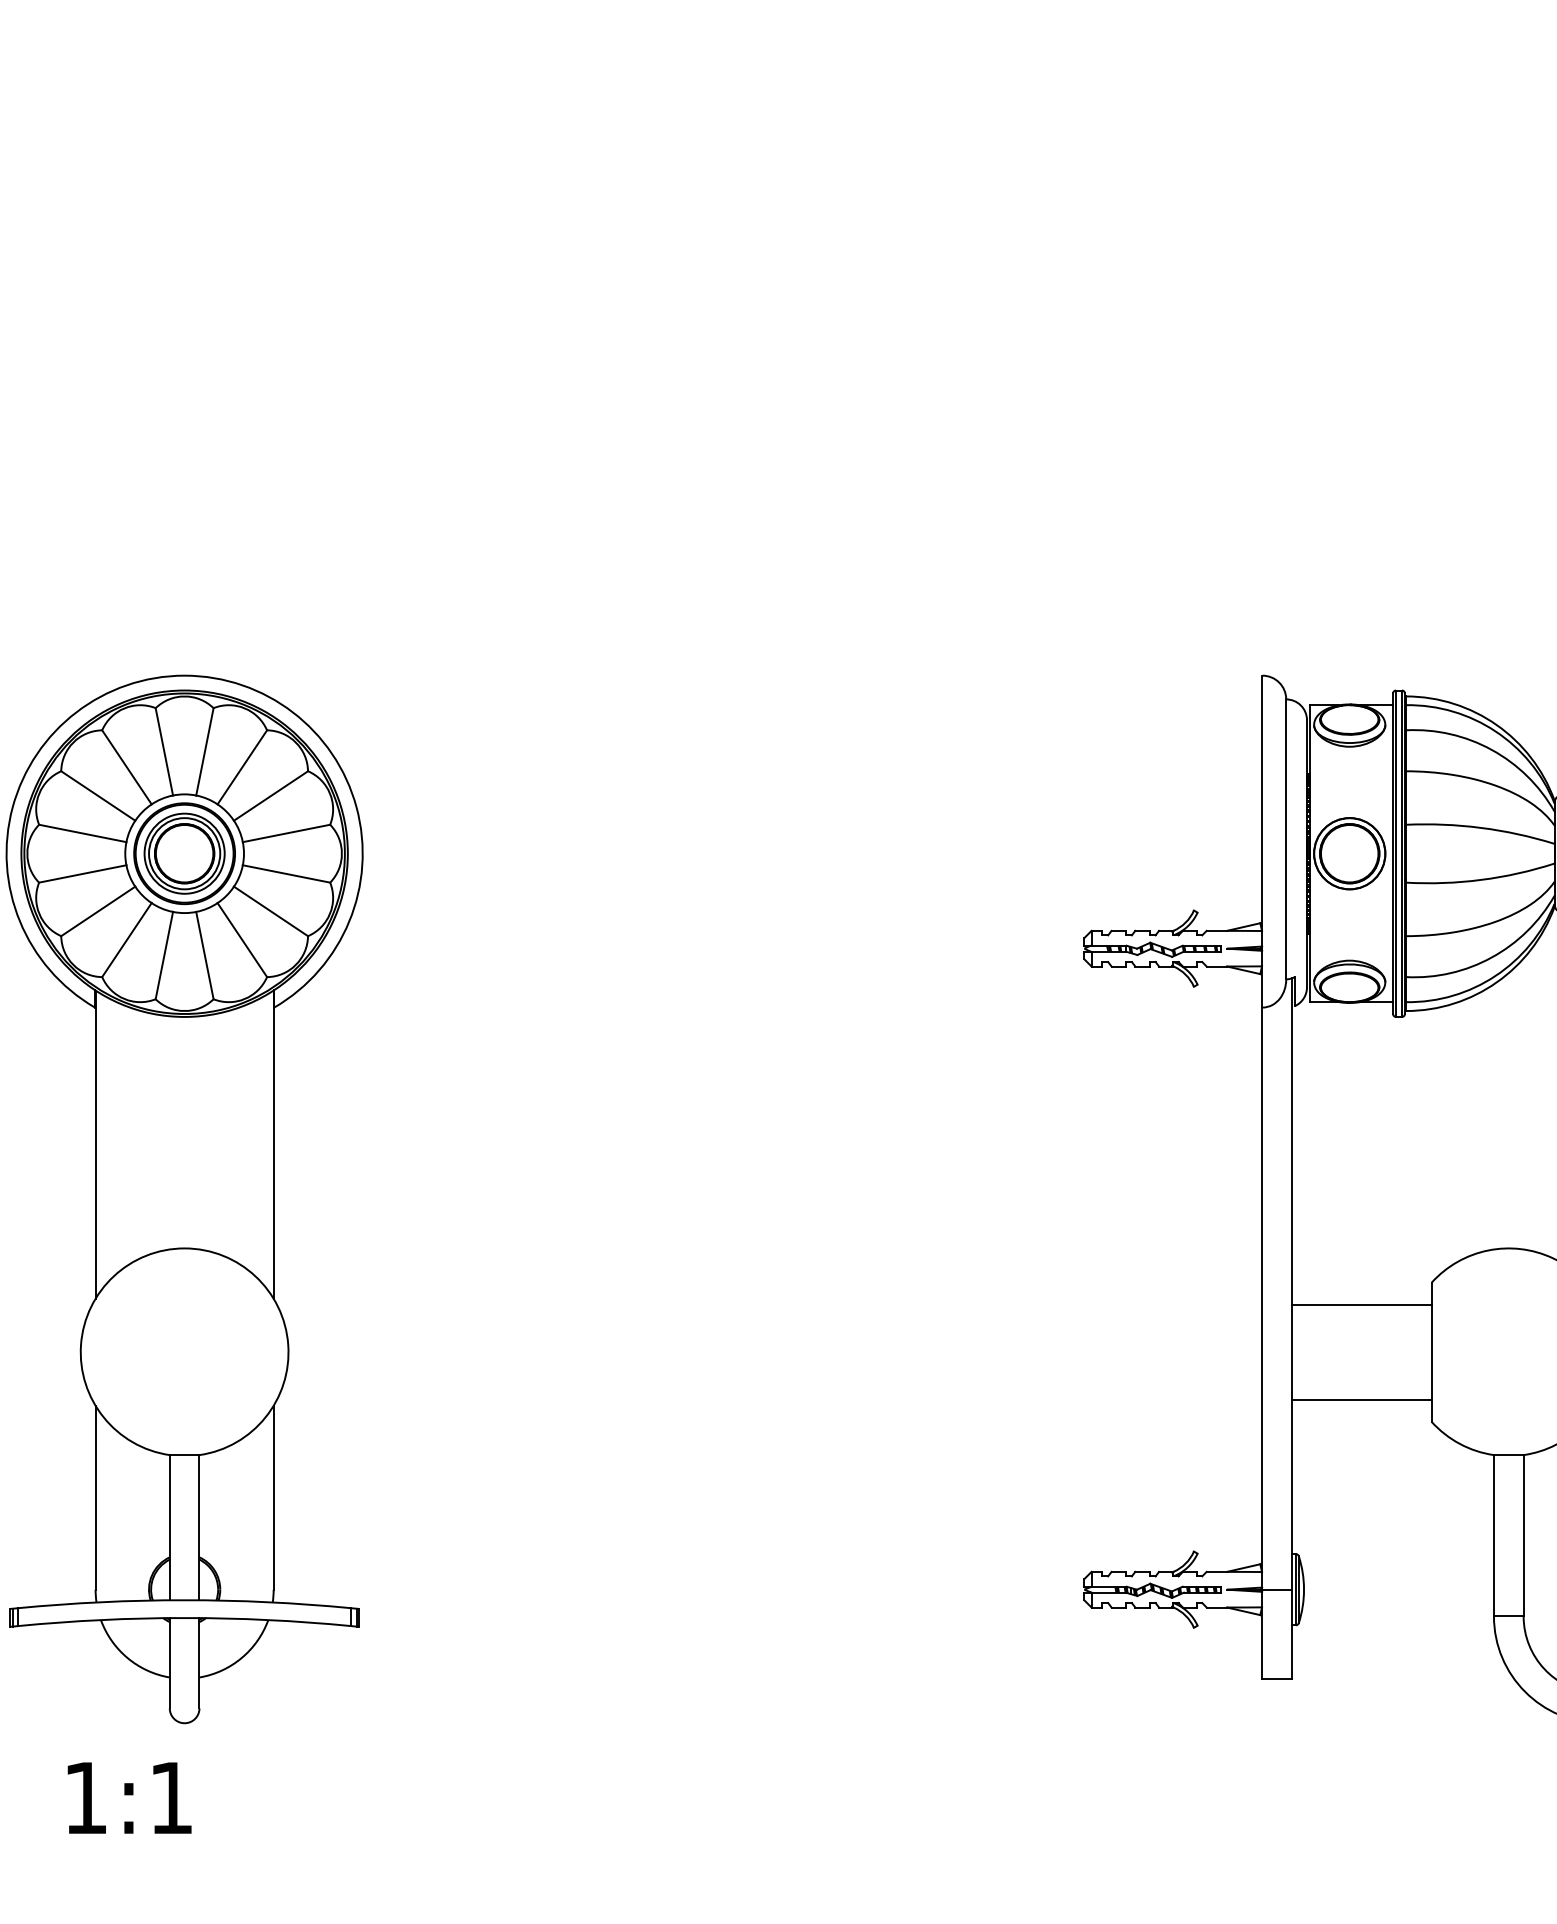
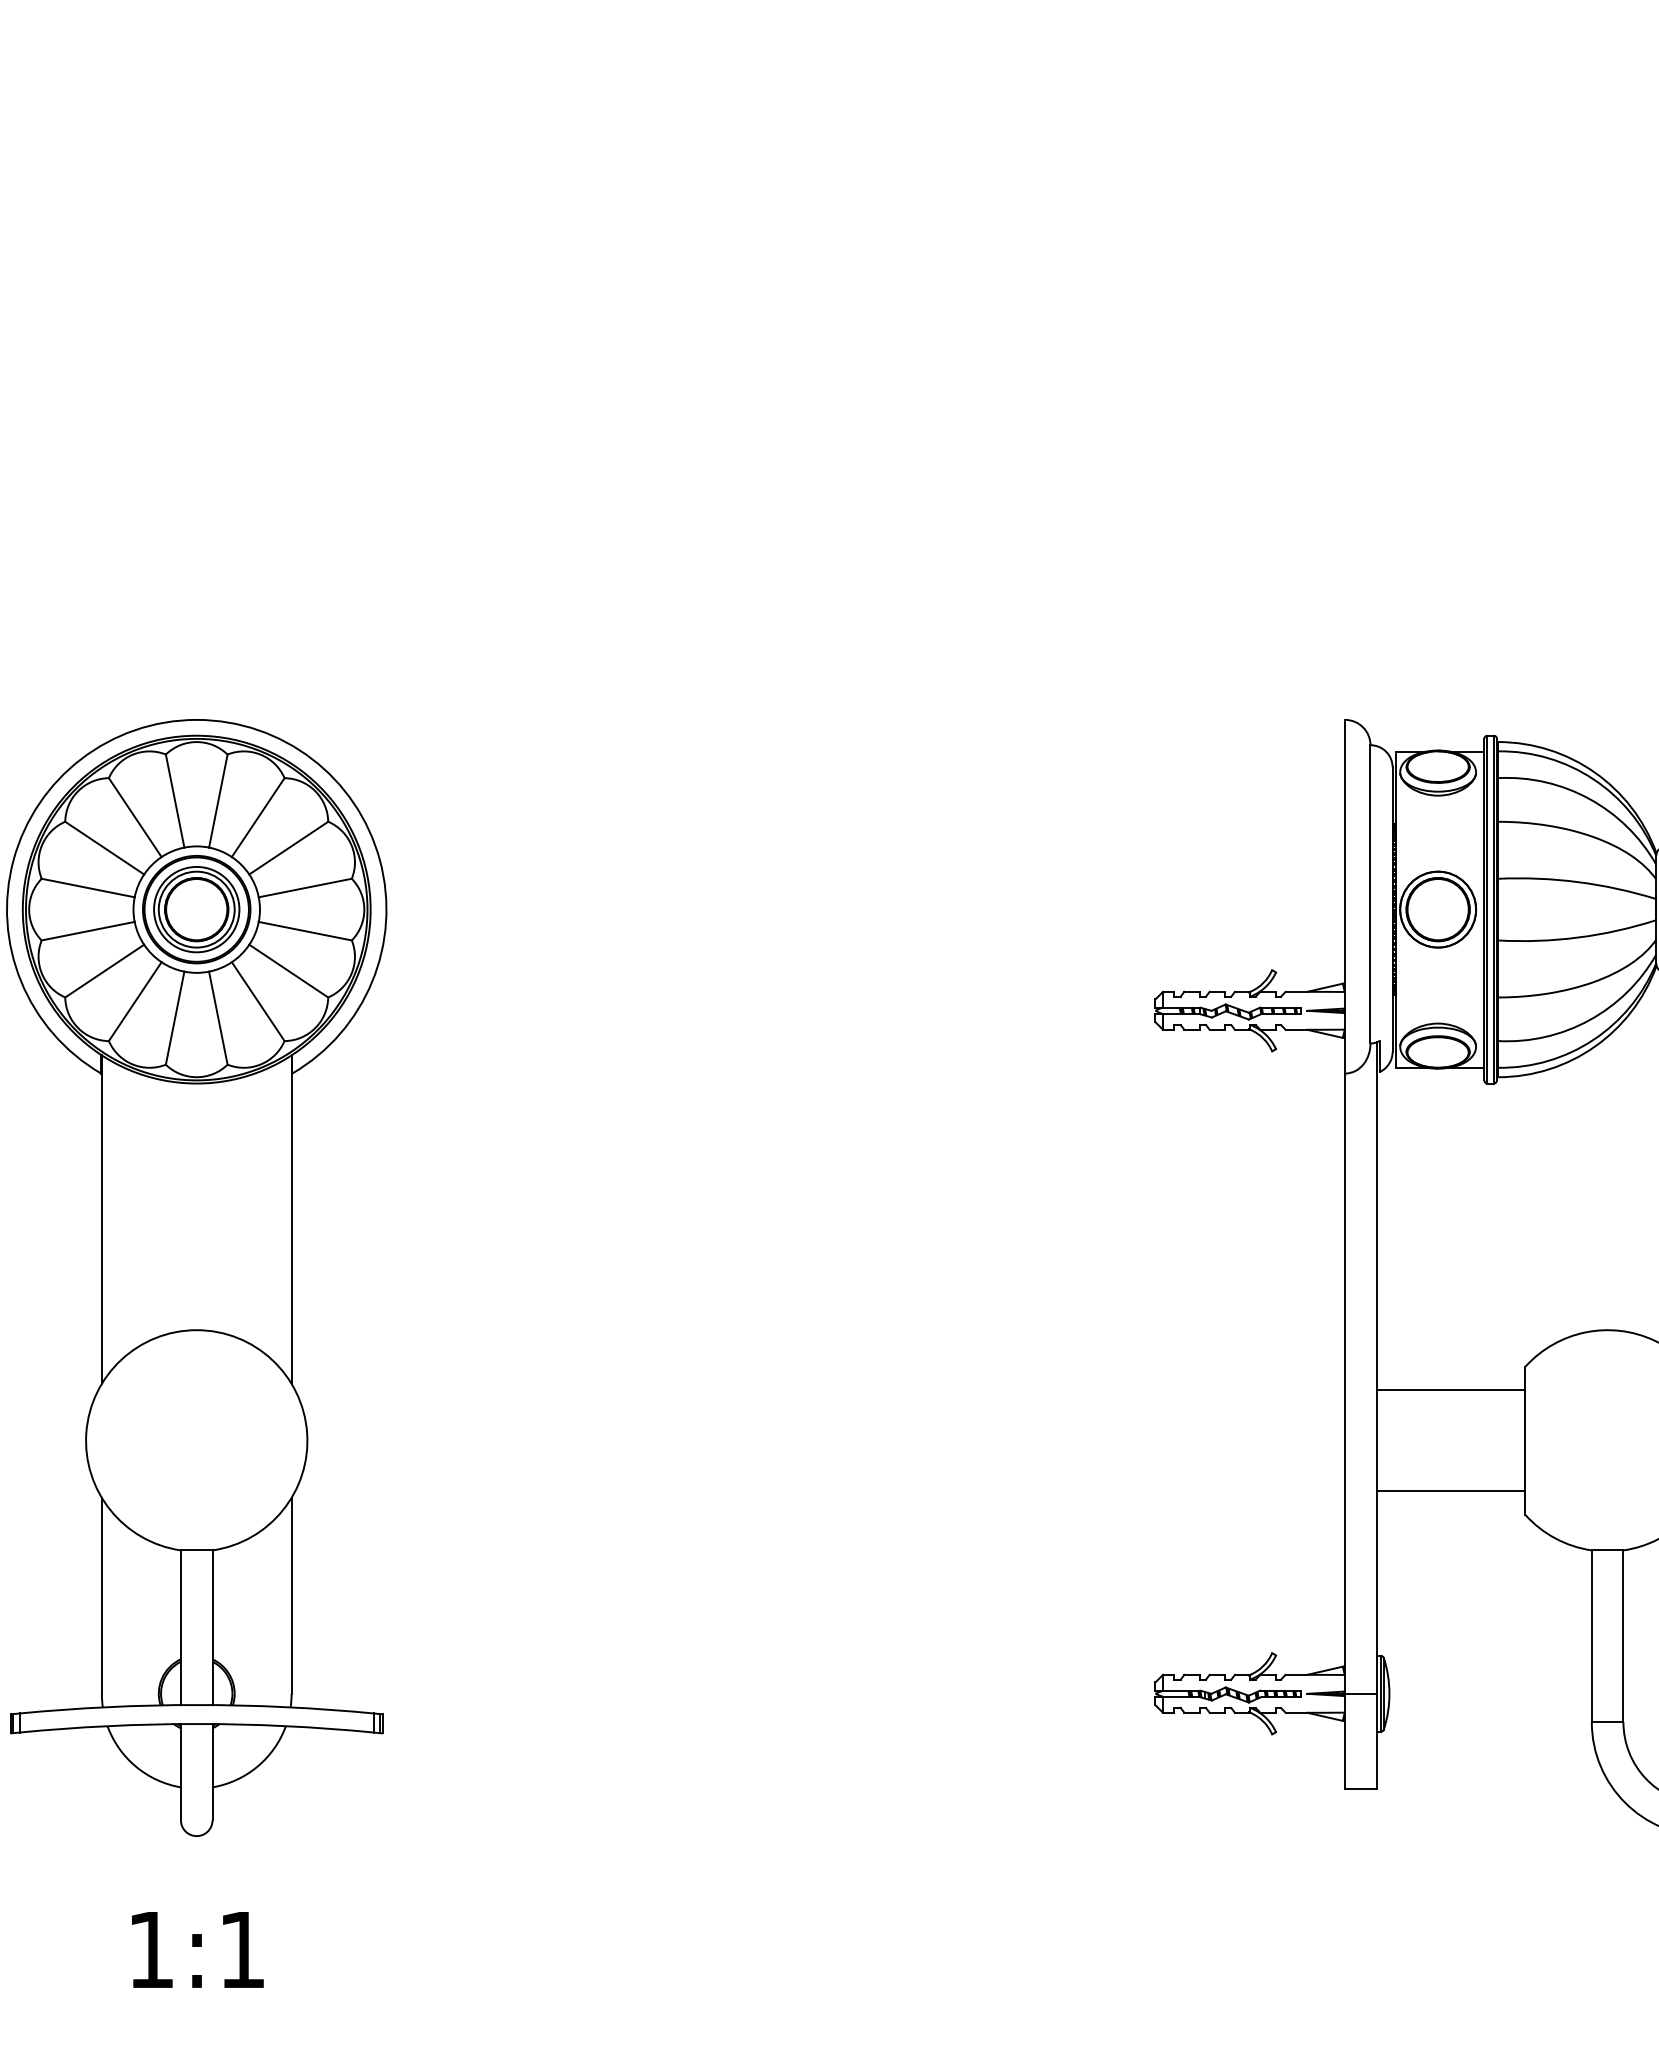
text: (129, 1797) -> (197, 1949), moved

